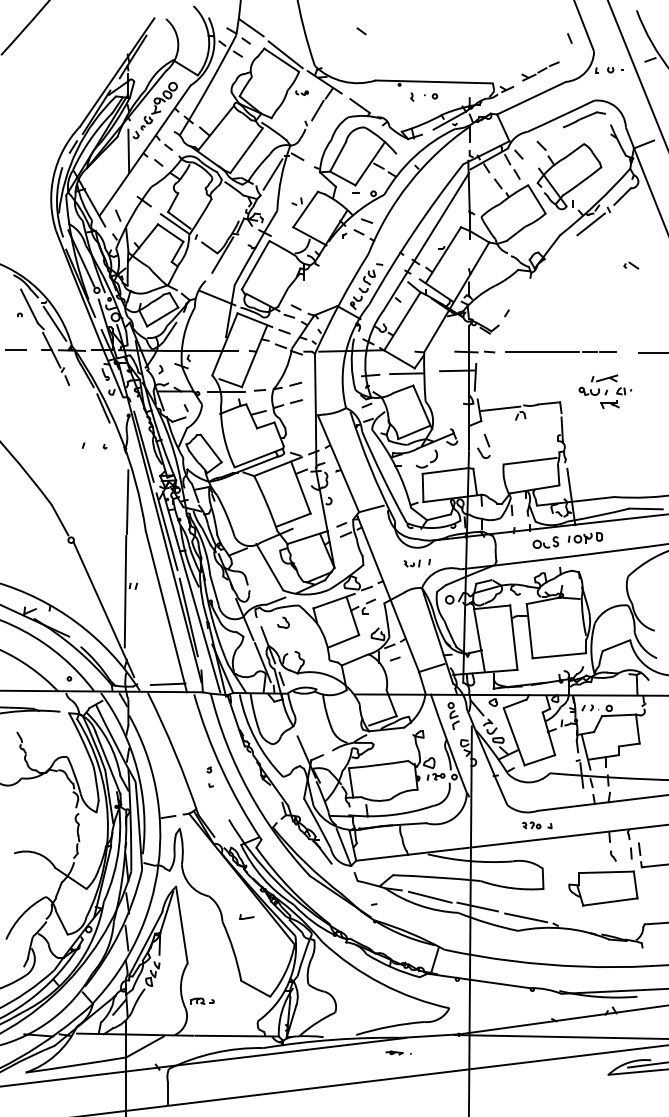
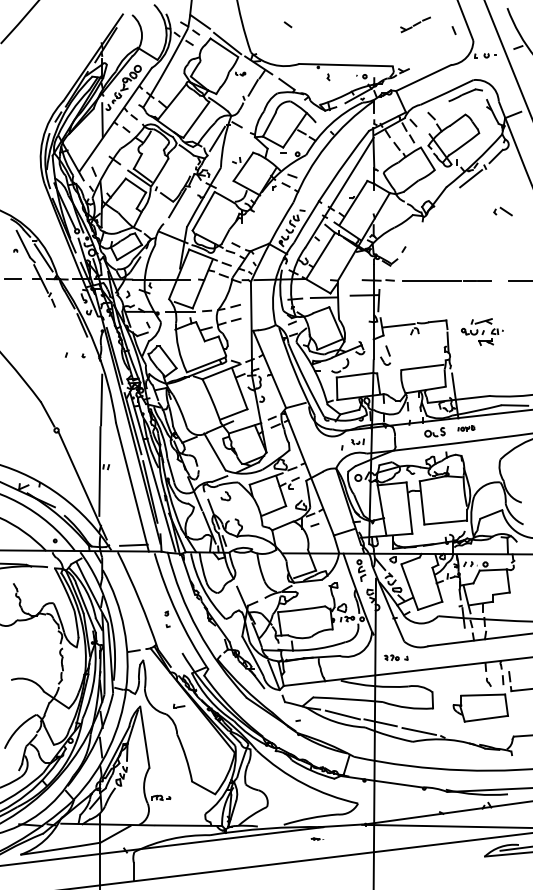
part: (540, 71) -> (415, 24), moved
part: (431, 96) -> (362, 76), moved
part: (631, 265) -> (503, 211), size x1.6
part: (605, 391) -> (482, 331), moved
part: (584, 537) -> (465, 428), size x0.6
part: (411, 563) -> (357, 441), moved
part: (537, 825) -> (396, 657), moved
part: (246, 916) -> (178, 705), moved
part: (398, 1052) -> (317, 838), size x0.6

